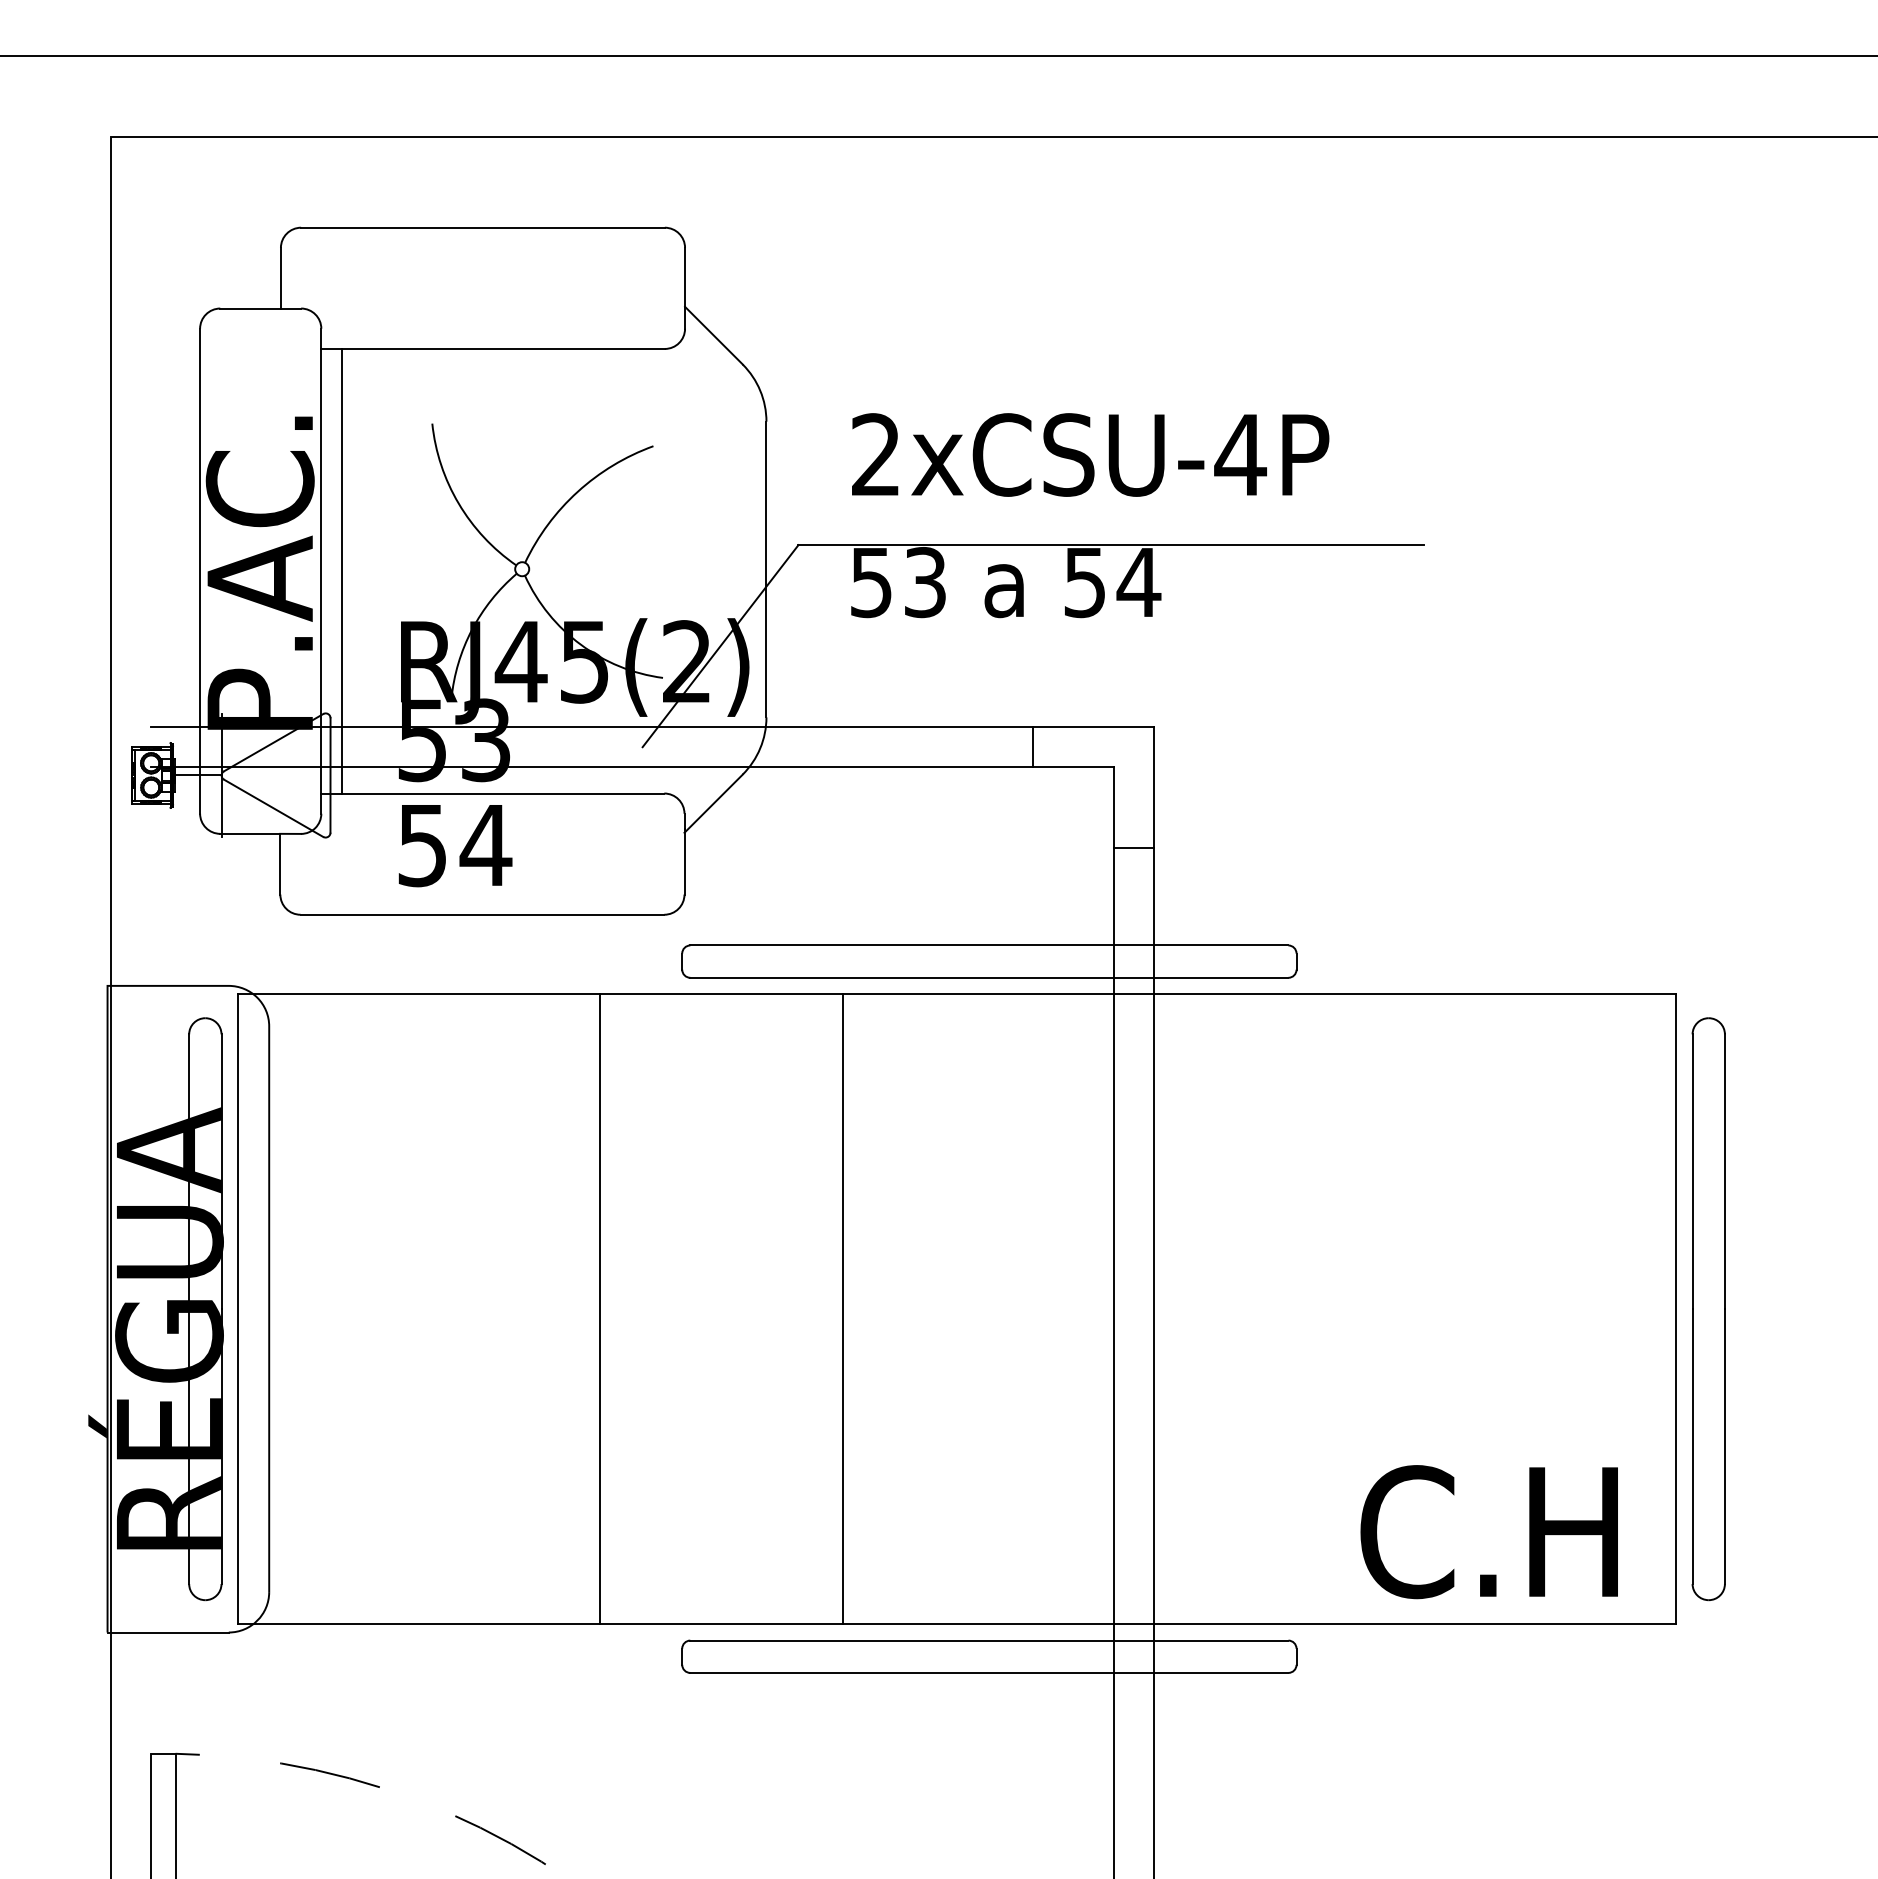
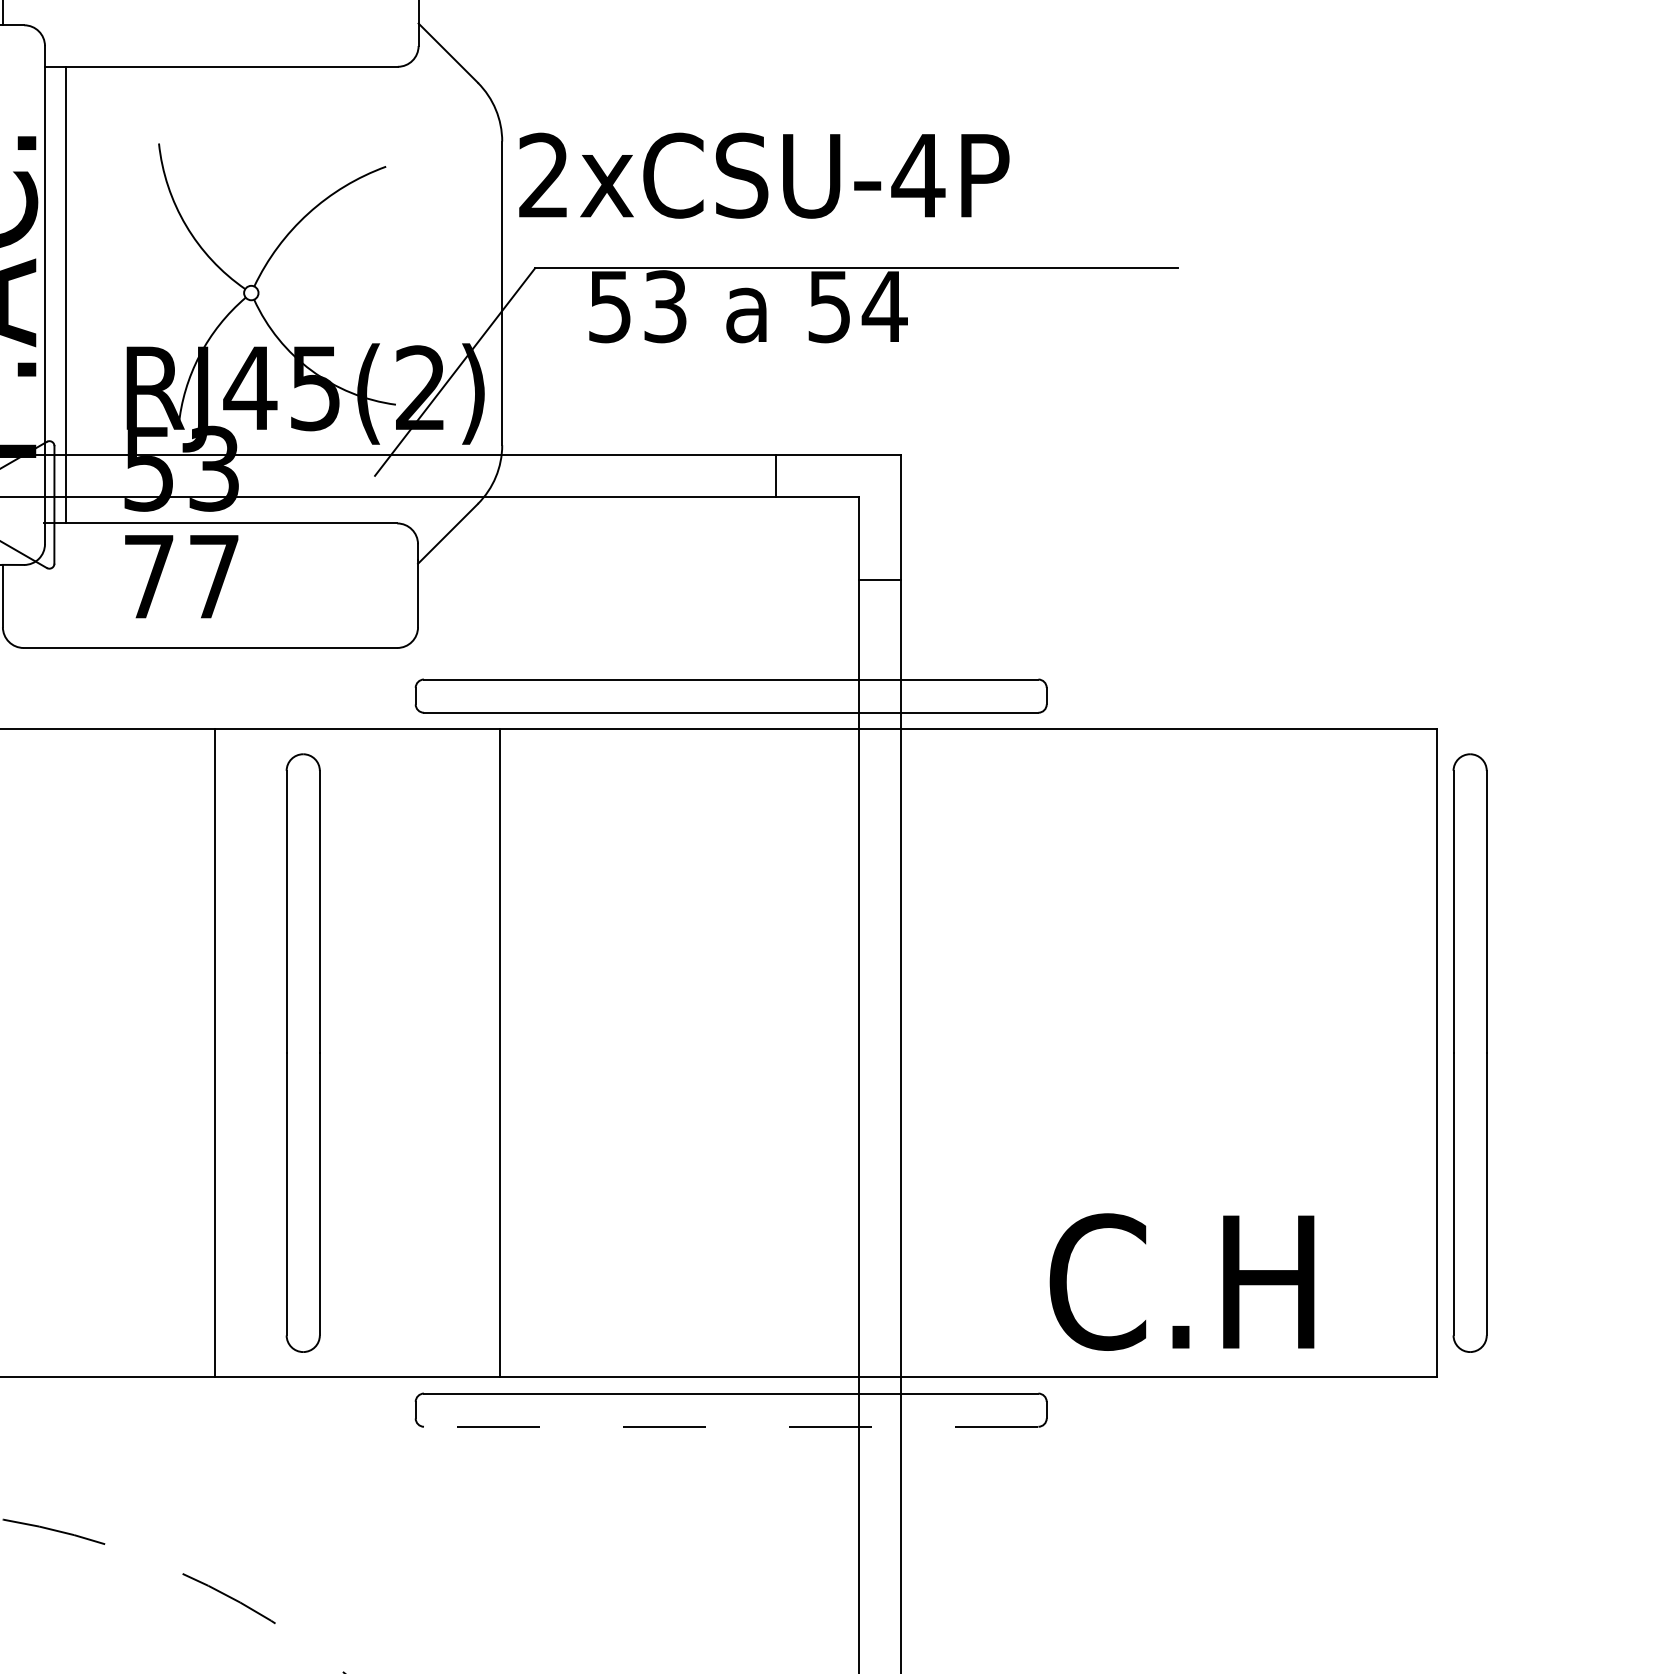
text: (1090, 454) -> (764, 175), moved
text: (455, 846) -> (182, 577), 54 -> 77
line: (600, 1308) -> (215, 1052), moved
line: (842, 1308) -> (500, 1052), moved
part: (572, 1309) -> (302, 1053), added
text: (1488, 1532) -> (1181, 1282), moved
line: (988, 1672) -> (730, 1426), solid -> dashed

